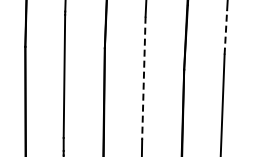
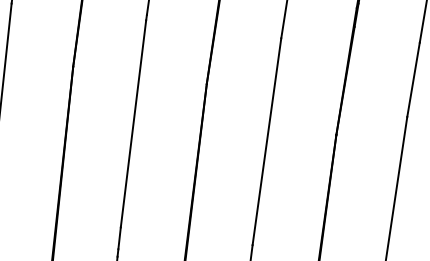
line: (225, 31) -> (413, 78), dashed -> solid
line: (143, 78) -> (266, 142), dashed -> solid

